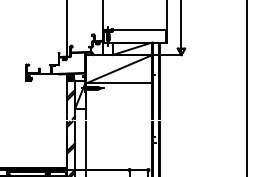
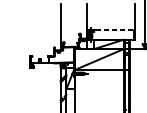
line: (138, 29) -> (113, 30), solid -> dashed

